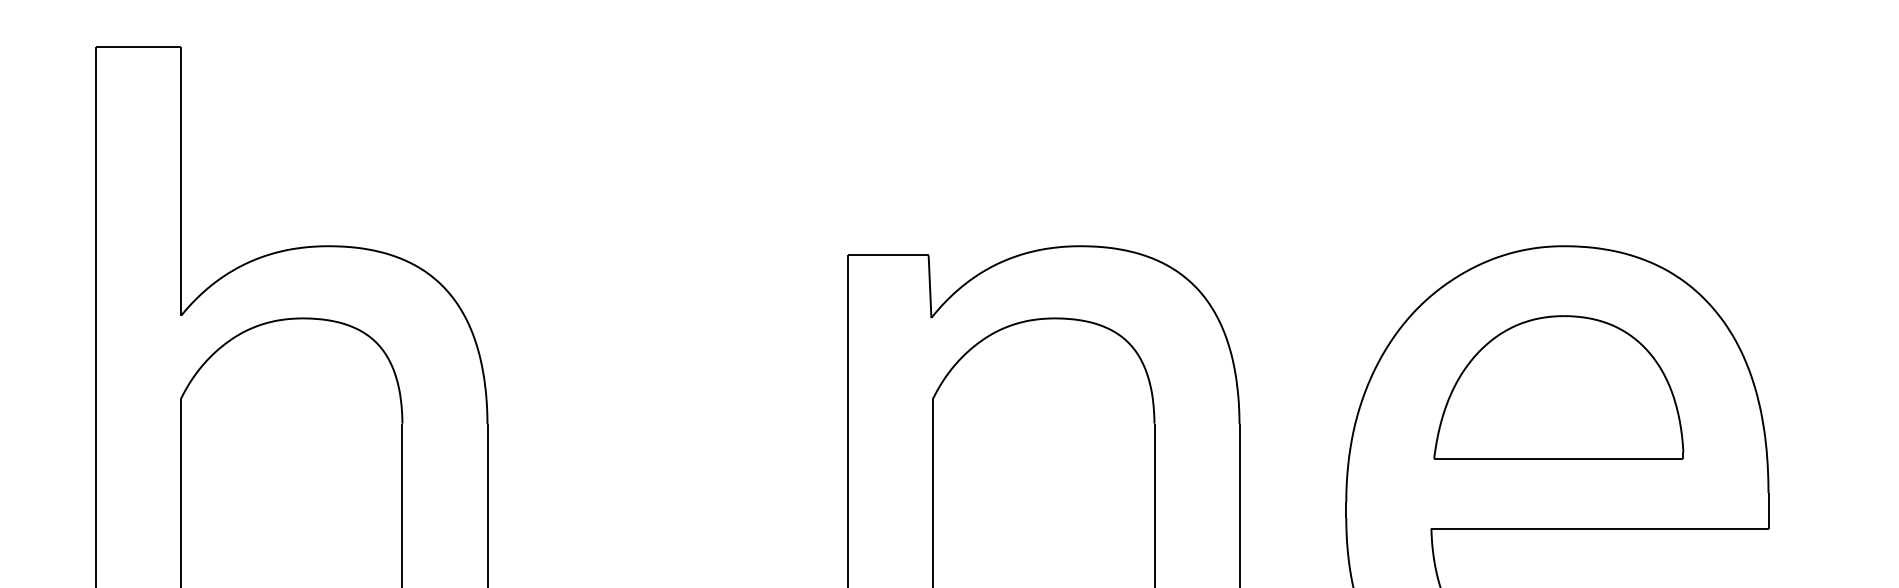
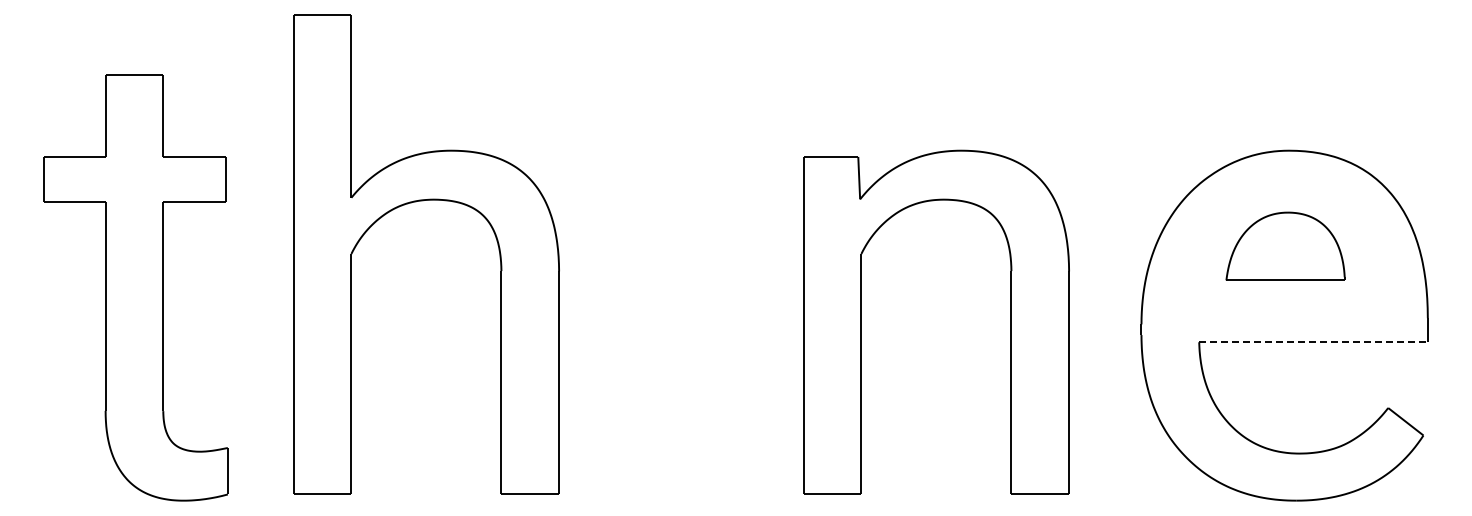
part: (1558, 387) -> (1285, 246), size x0.7
line: (1601, 529) -> (1314, 342), solid -> dashed

